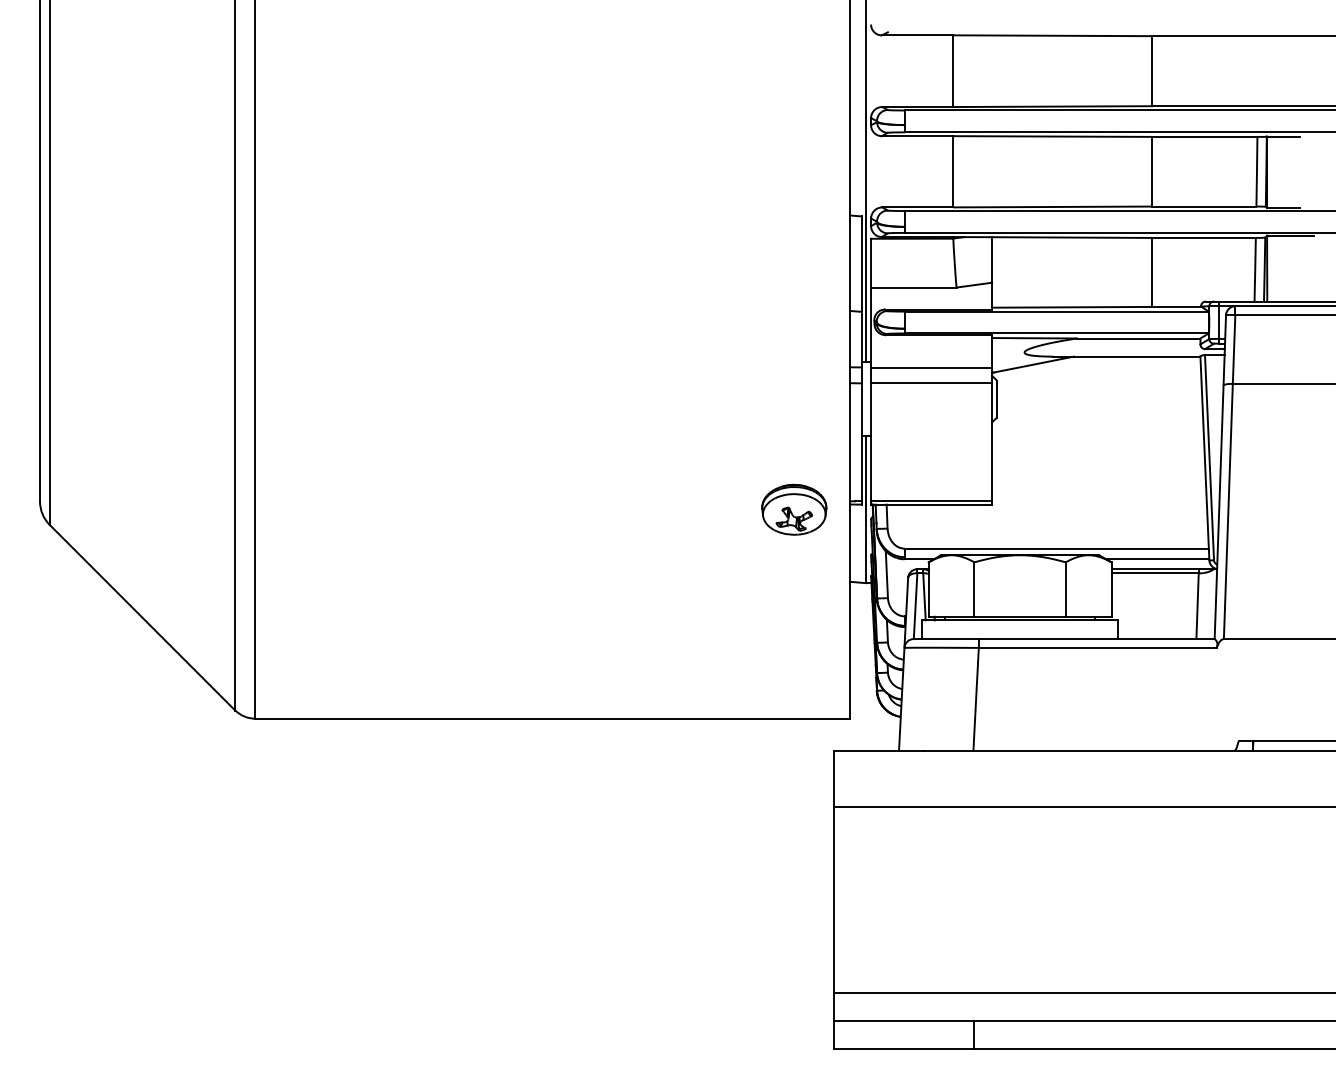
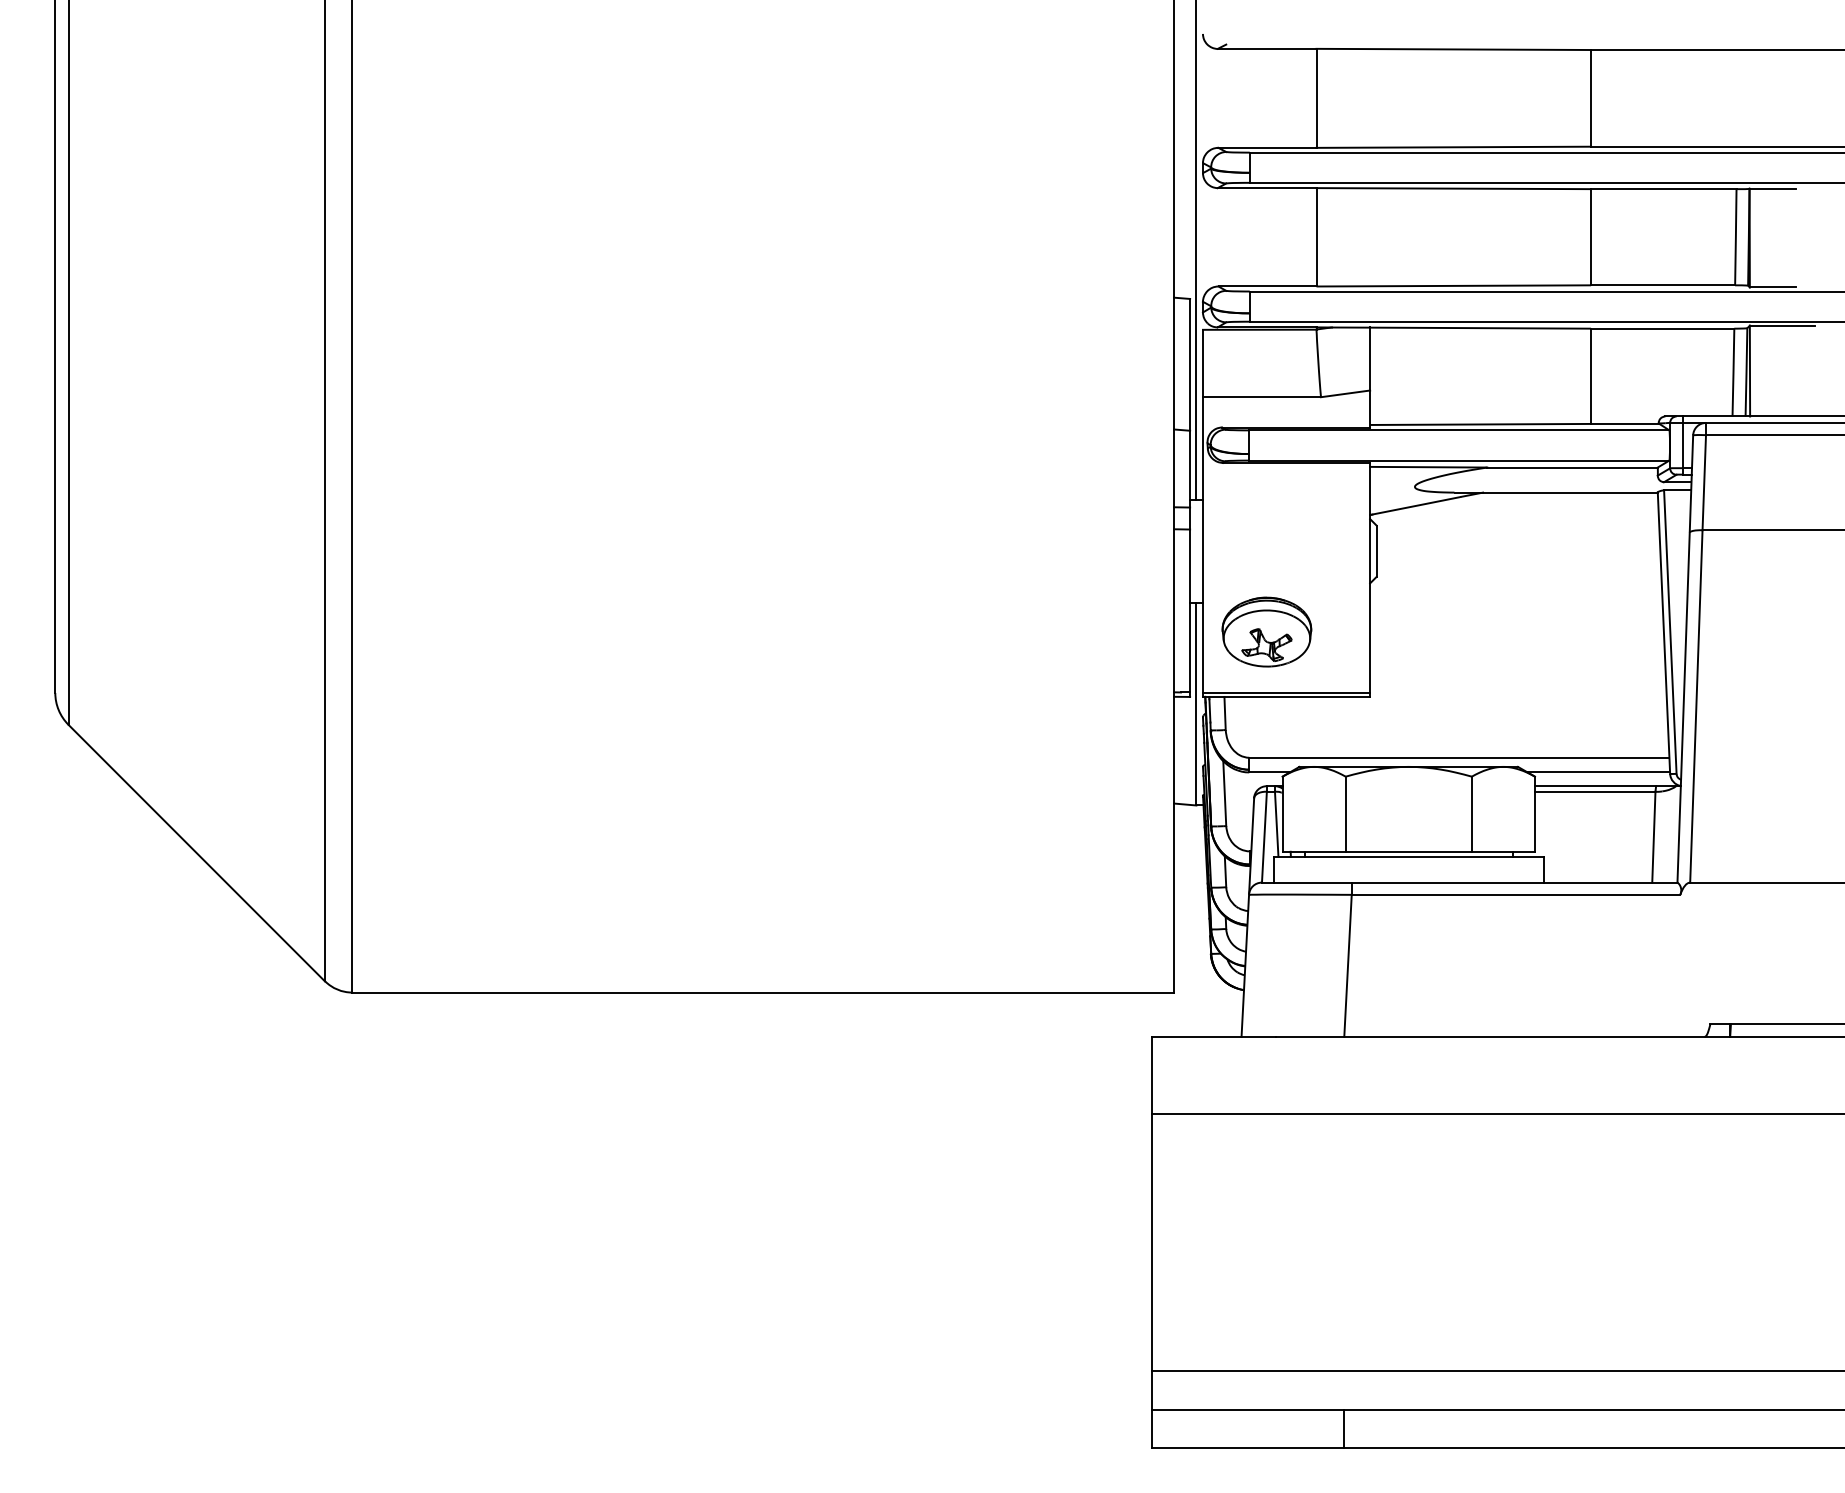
line: (931, 367) -> (1286, 507), removed
line: (931, 383) -> (1286, 529), removed
part: (793, 509) -> (1266, 631), moved

